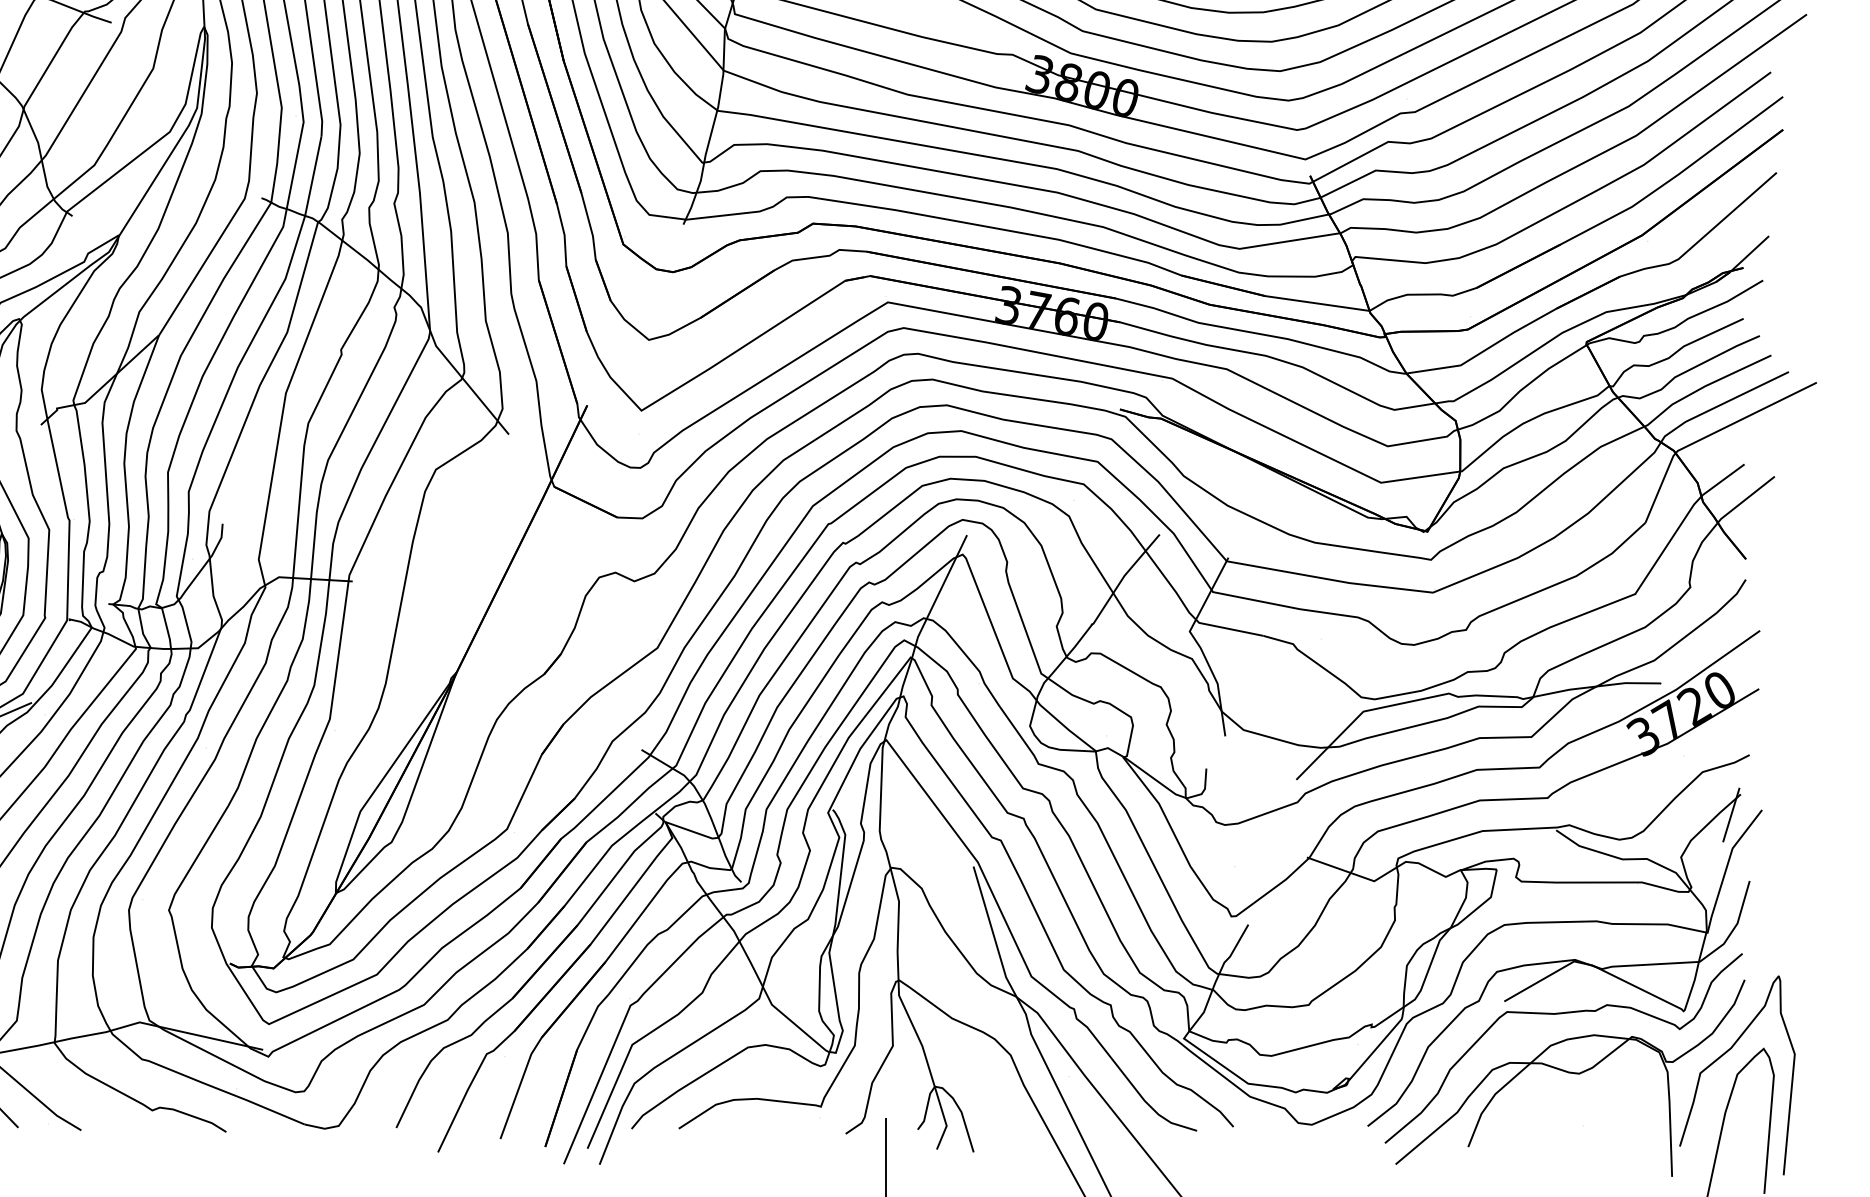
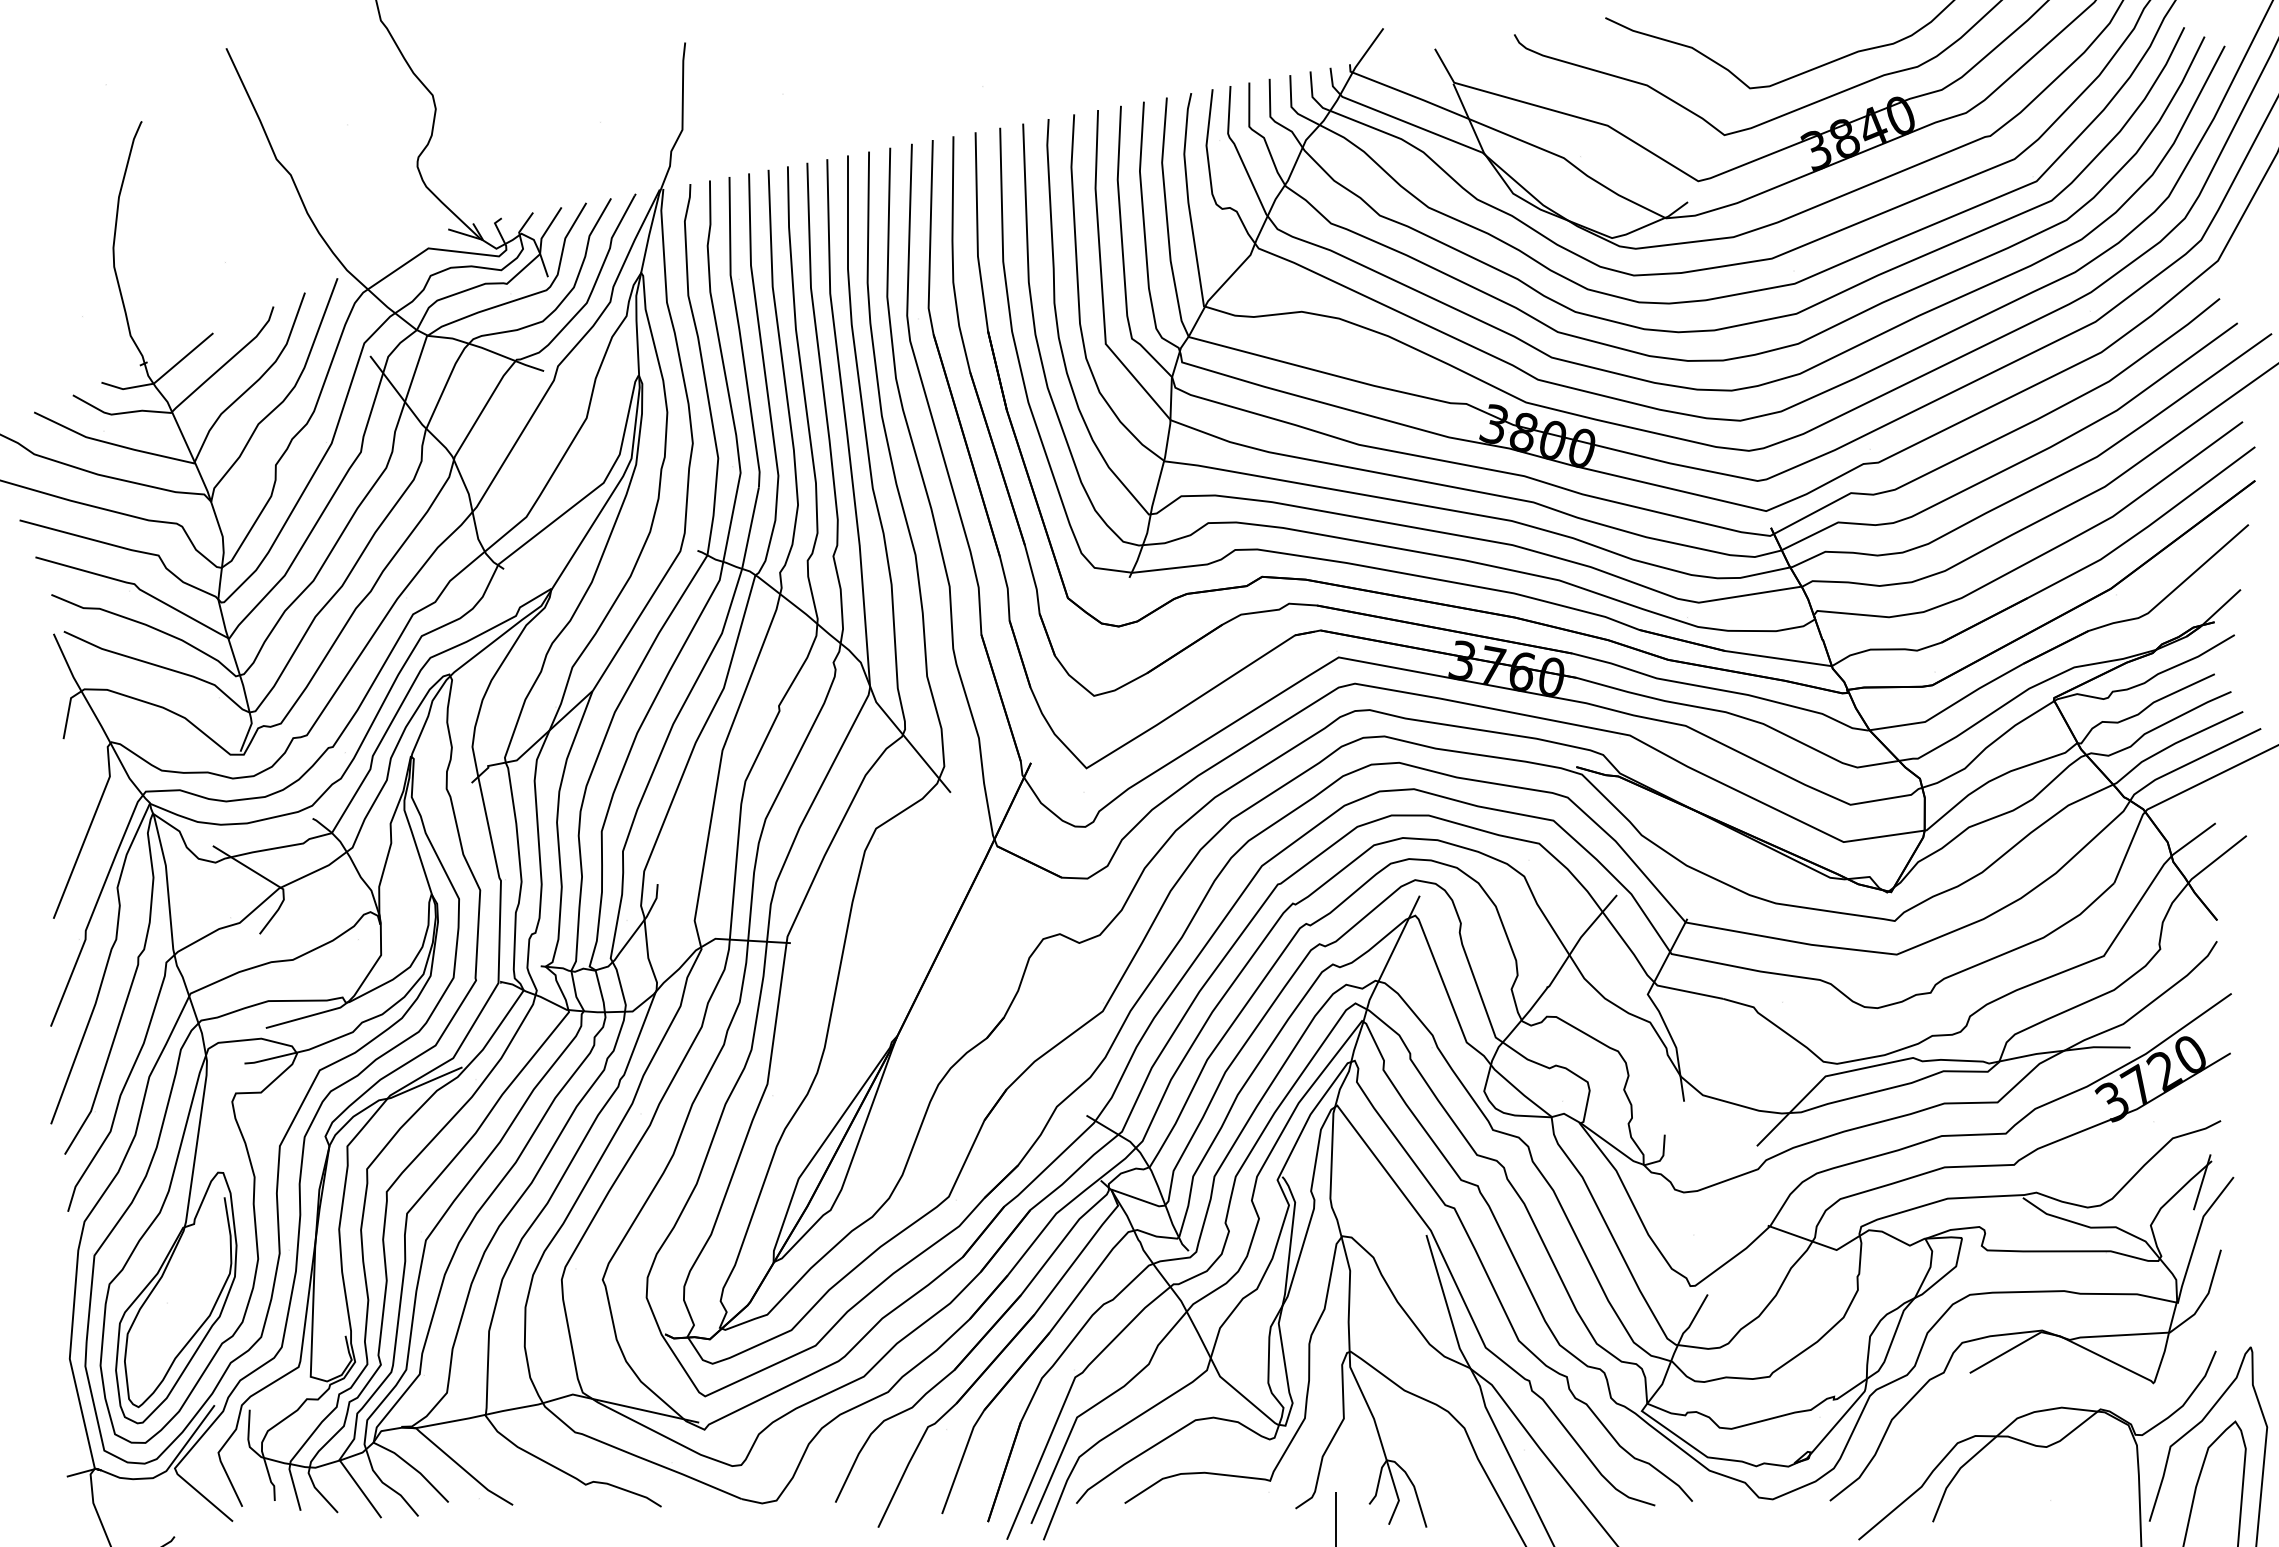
curve: (1561, 1014) -> (2028, 1386), removed

